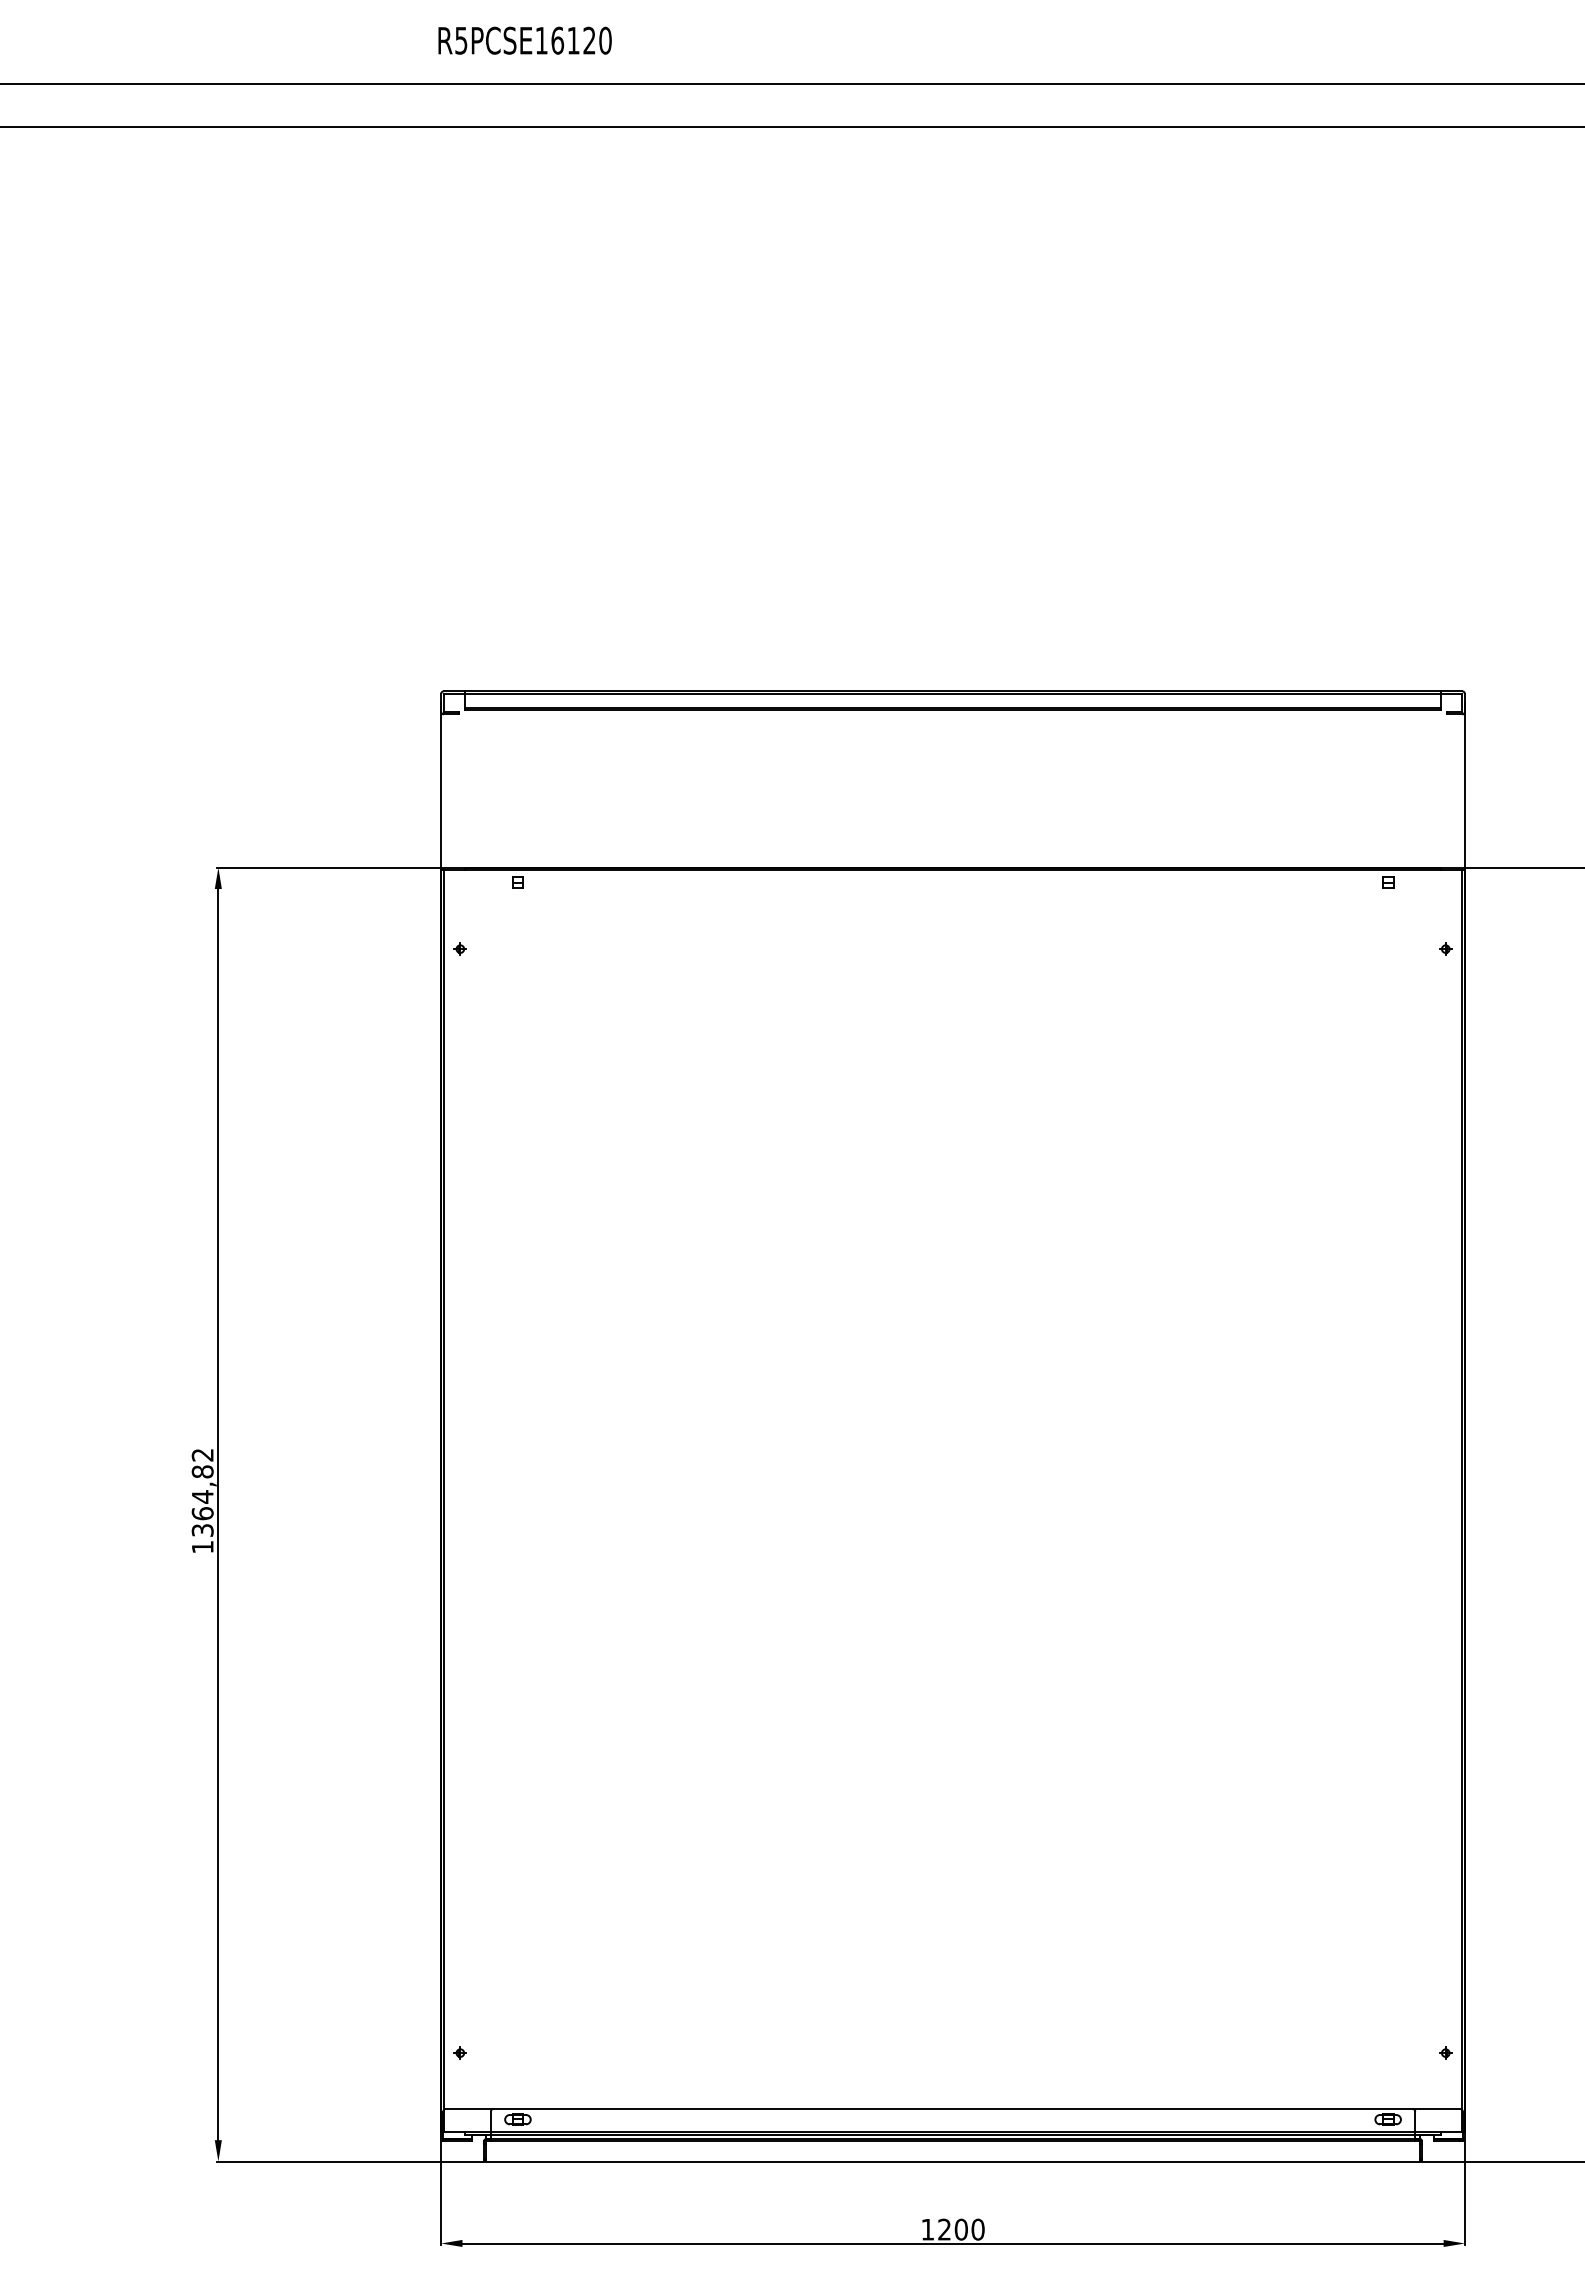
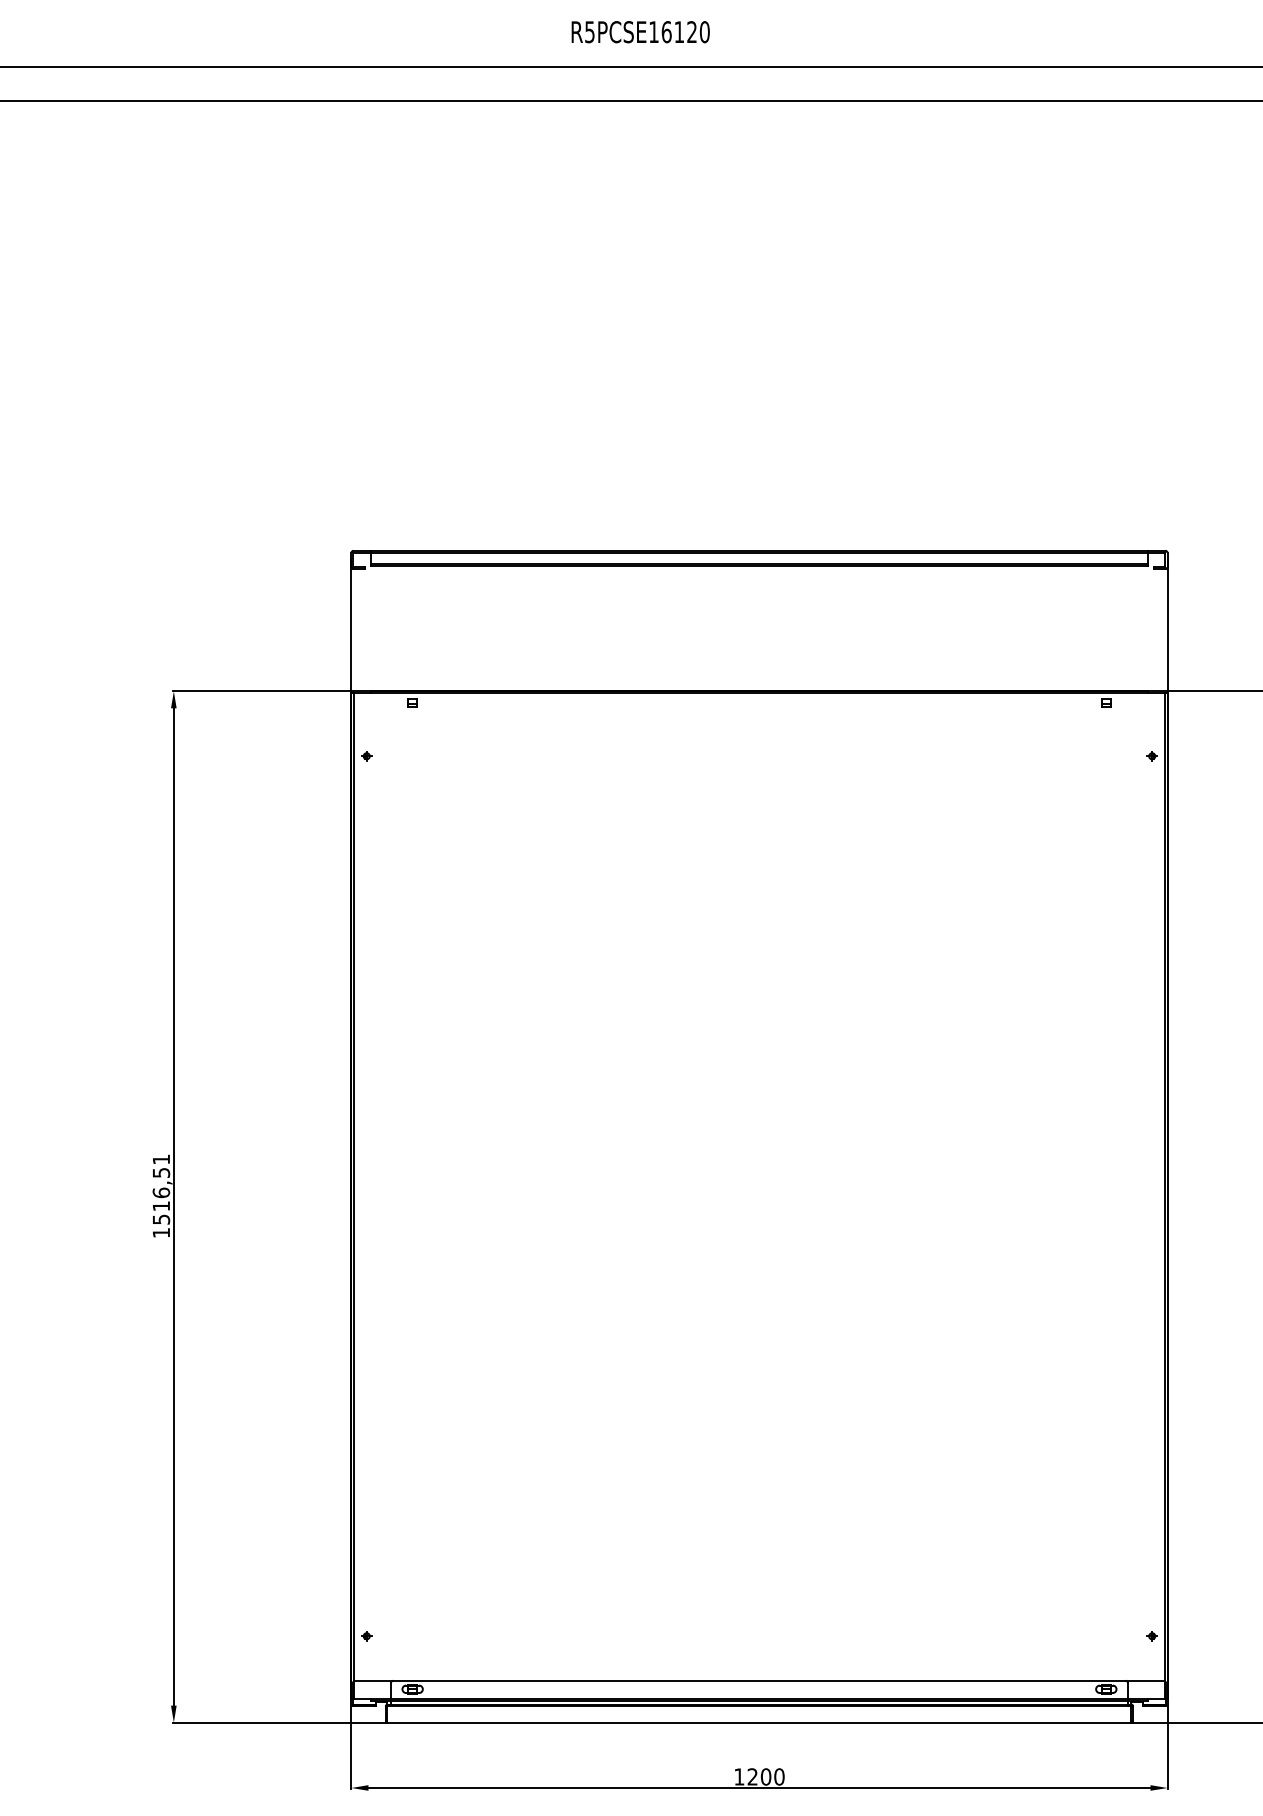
text: (524, 40) -> (640, 31), moved
text: (202, 1492) -> (161, 1189), 1364,82 -> 1516,51

